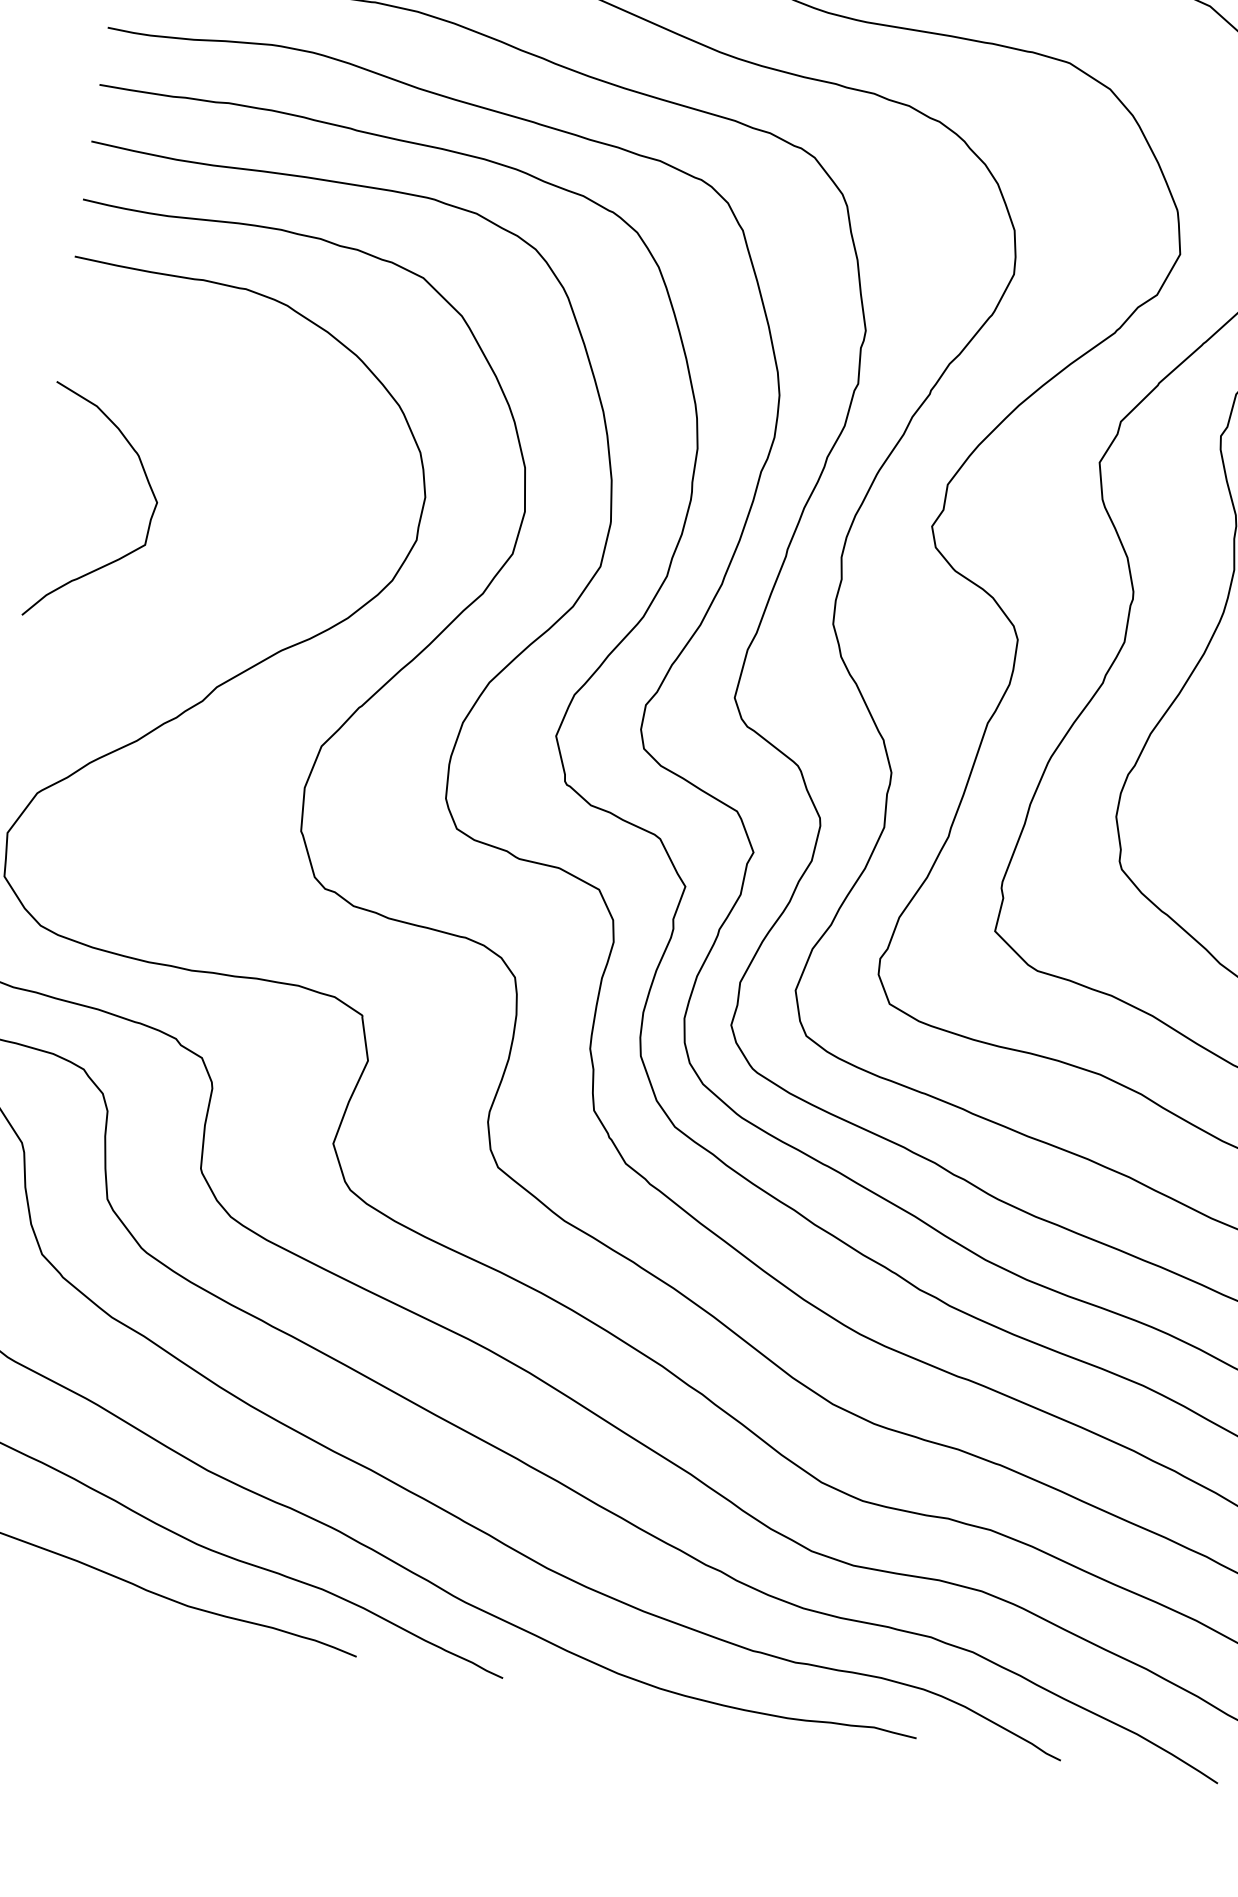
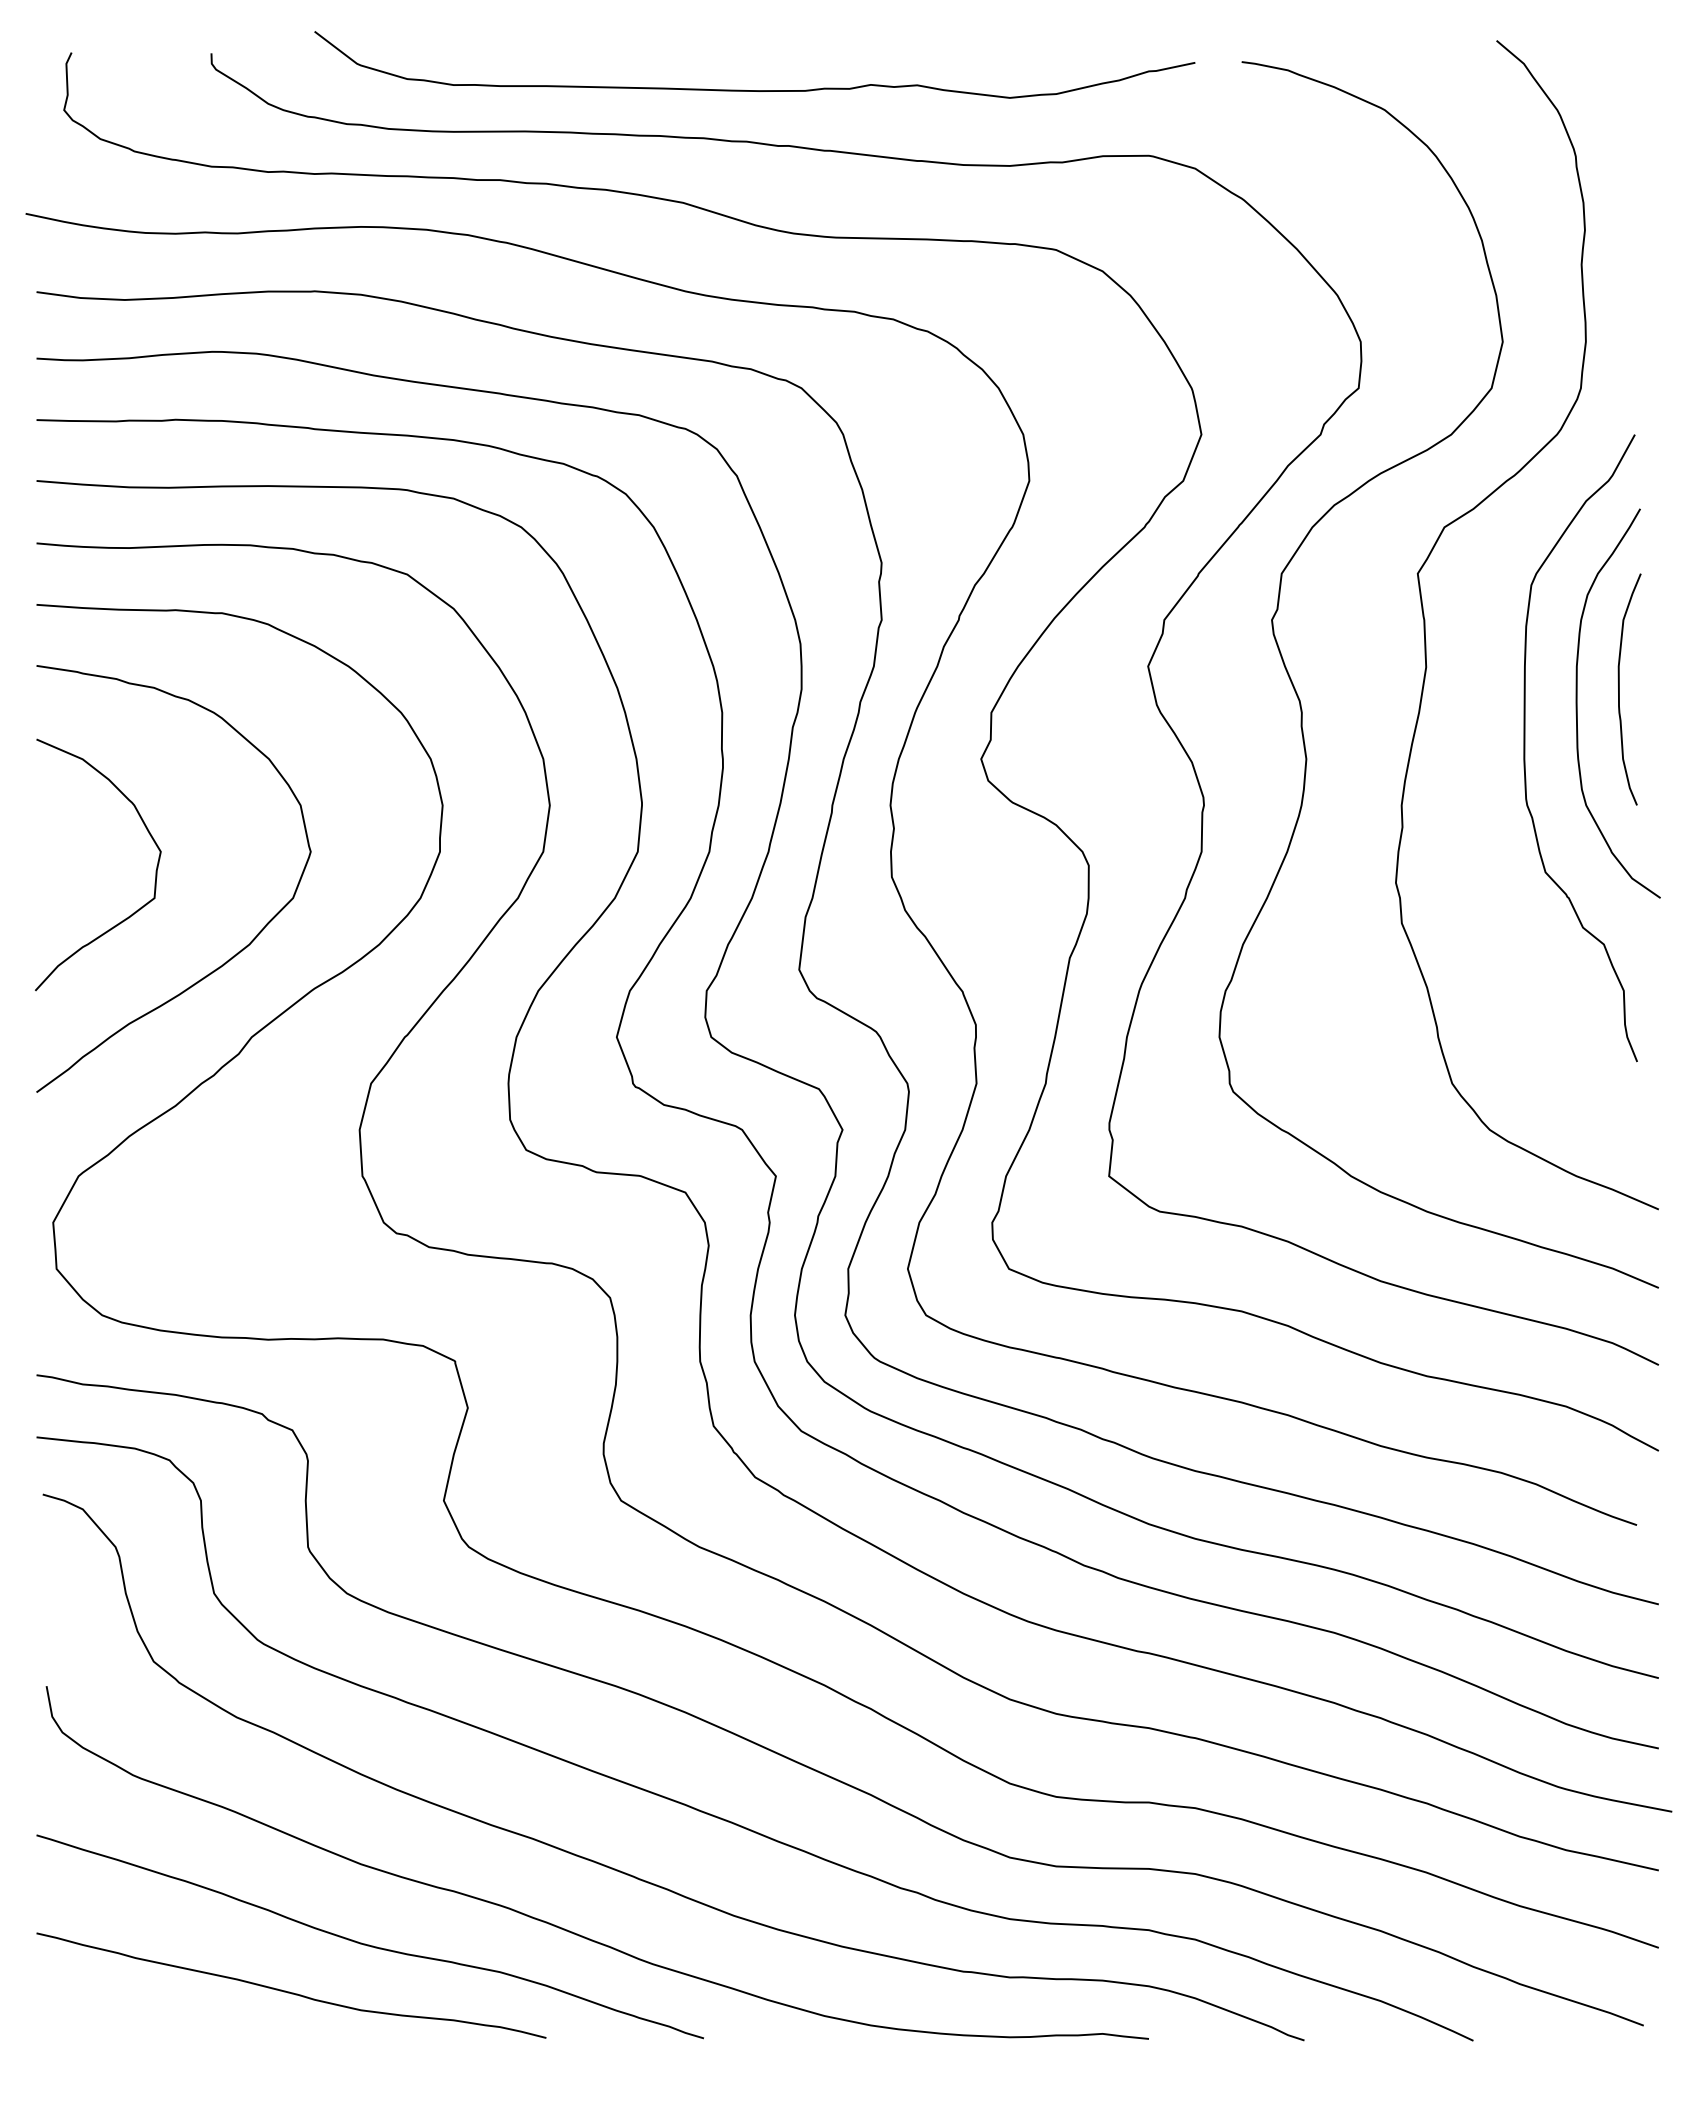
curve: (210, 608) -> (233, 955), added

